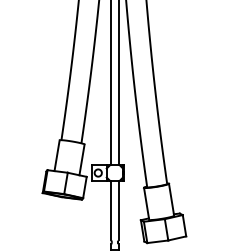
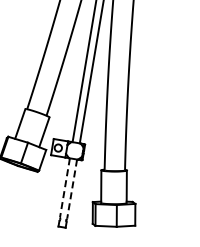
line: (111, 210) -> (65, 187), solid -> dashed
line: (118, 210) -> (72, 188), solid -> dashed

